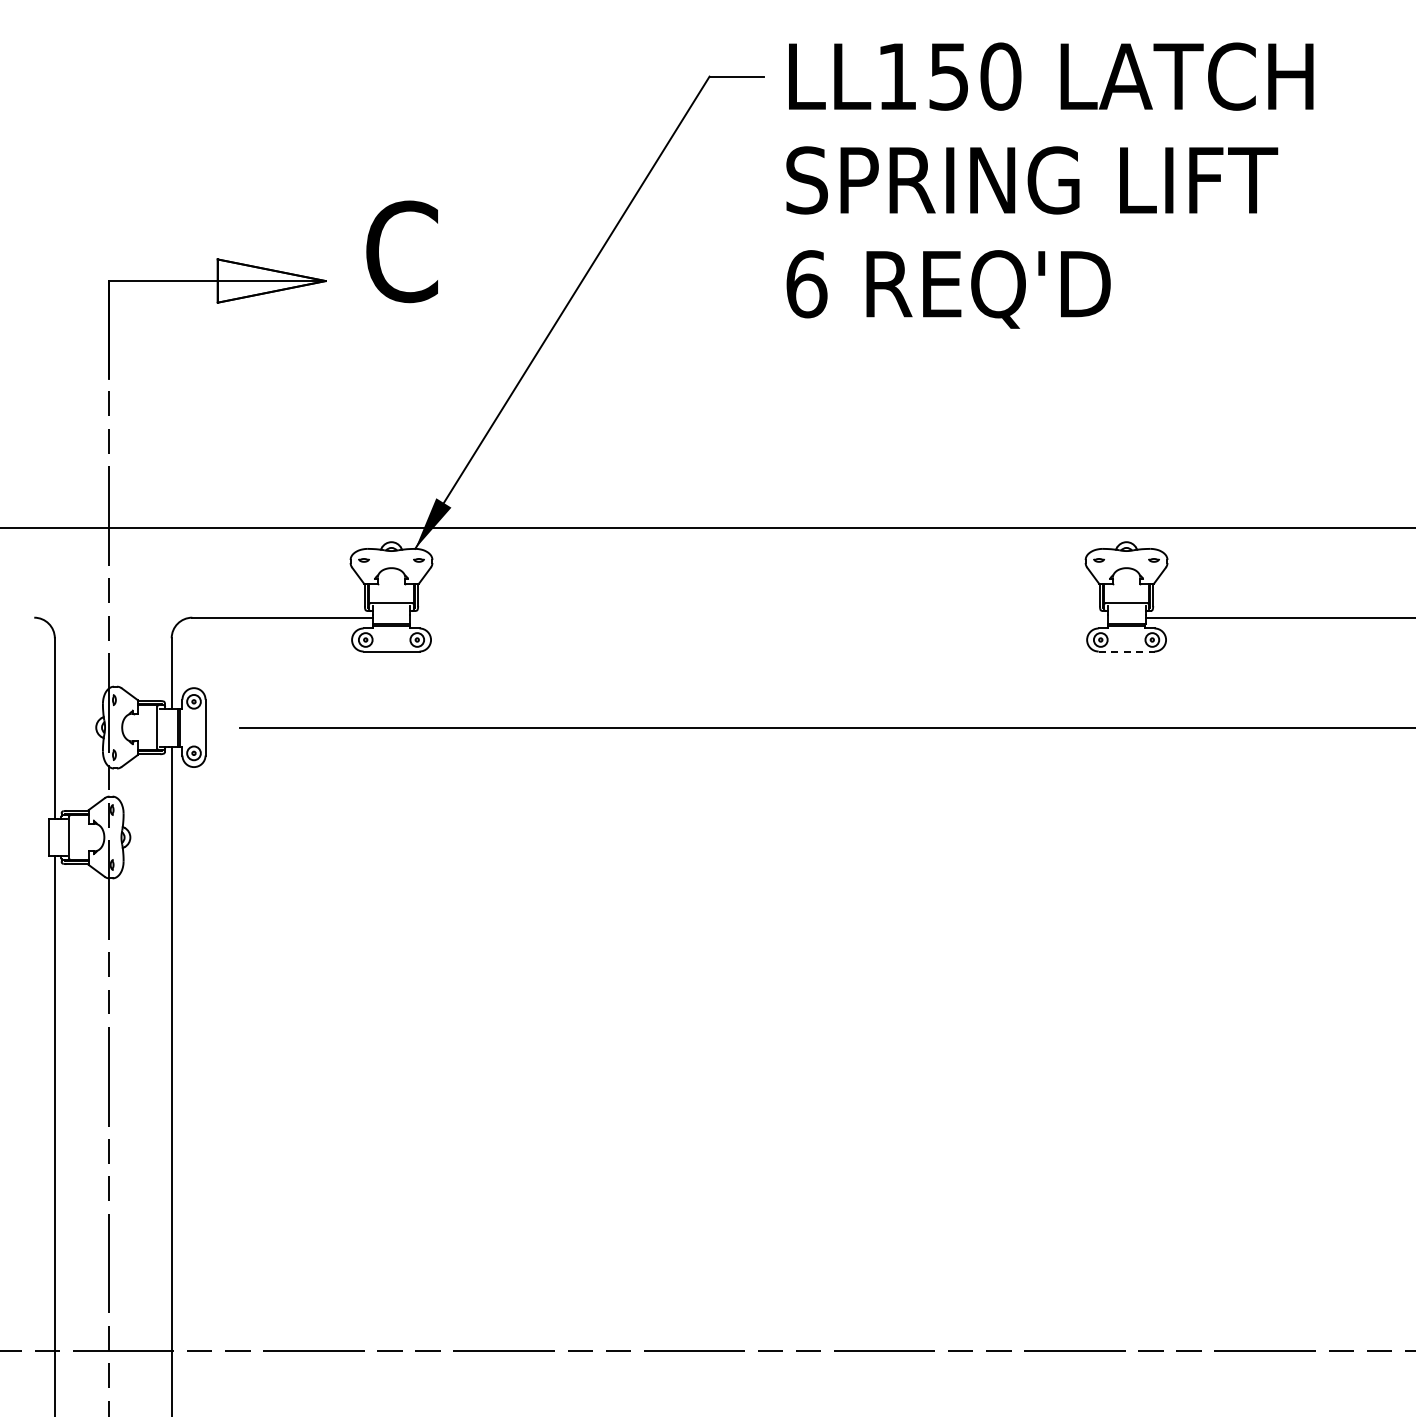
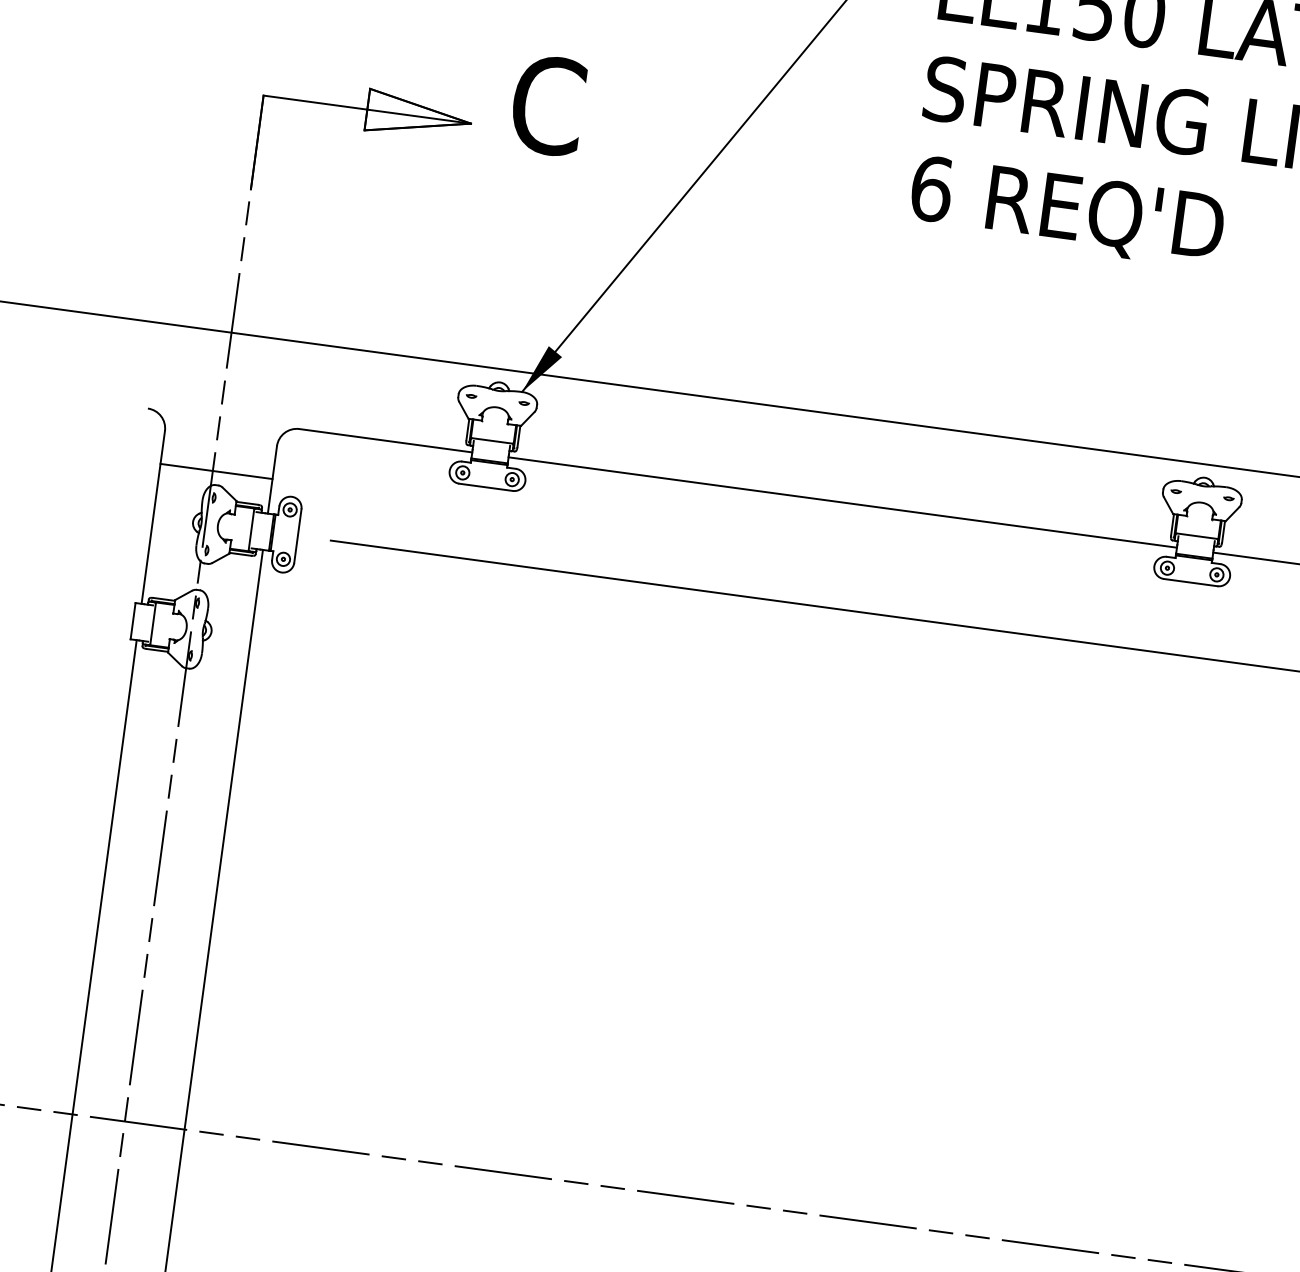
line: (758, 617) -> (842, 502), added
line: (1126, 651) -> (1190, 582), dashed -> solid
line: (112, 672) -> (215, 471), added

